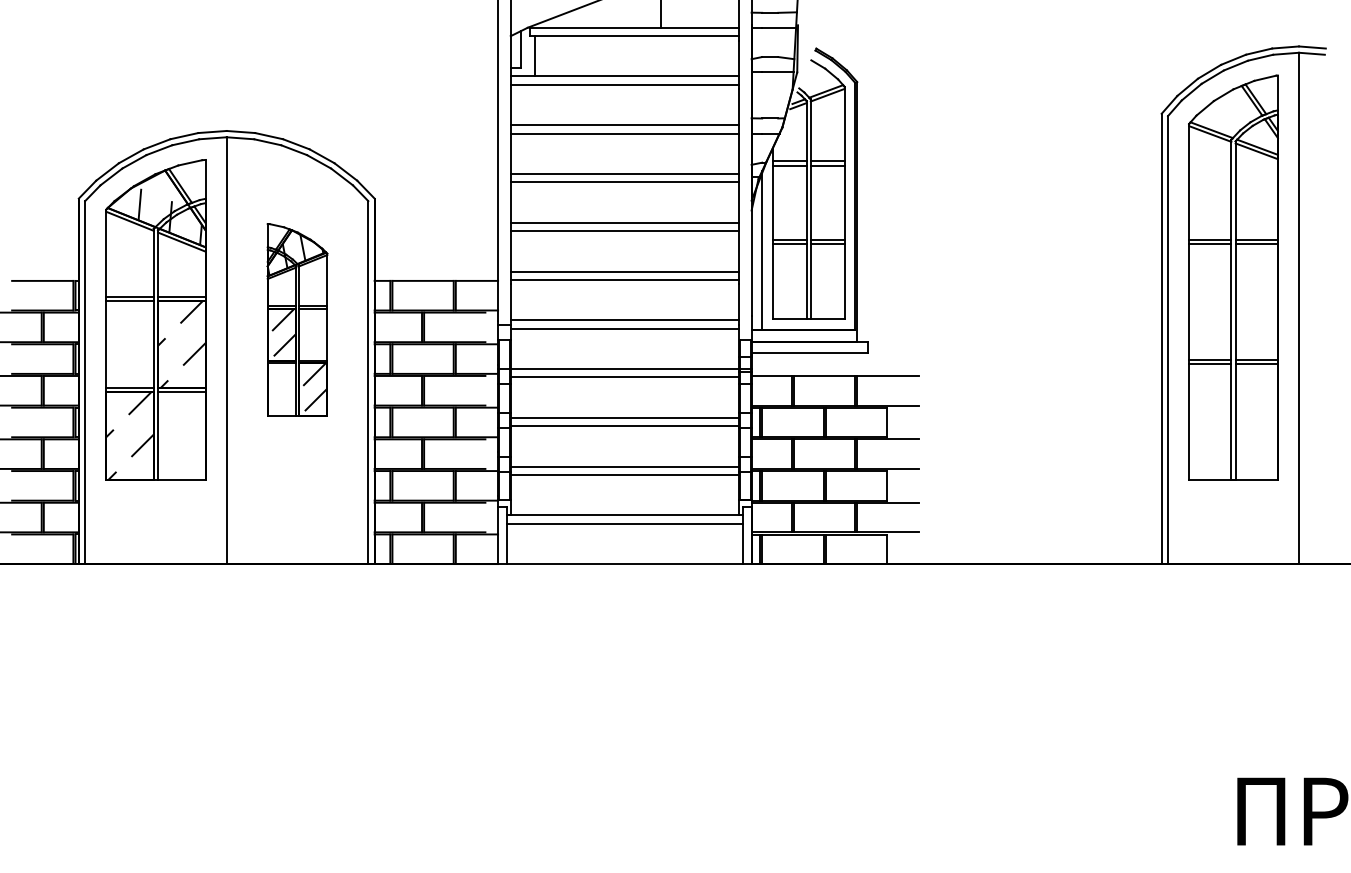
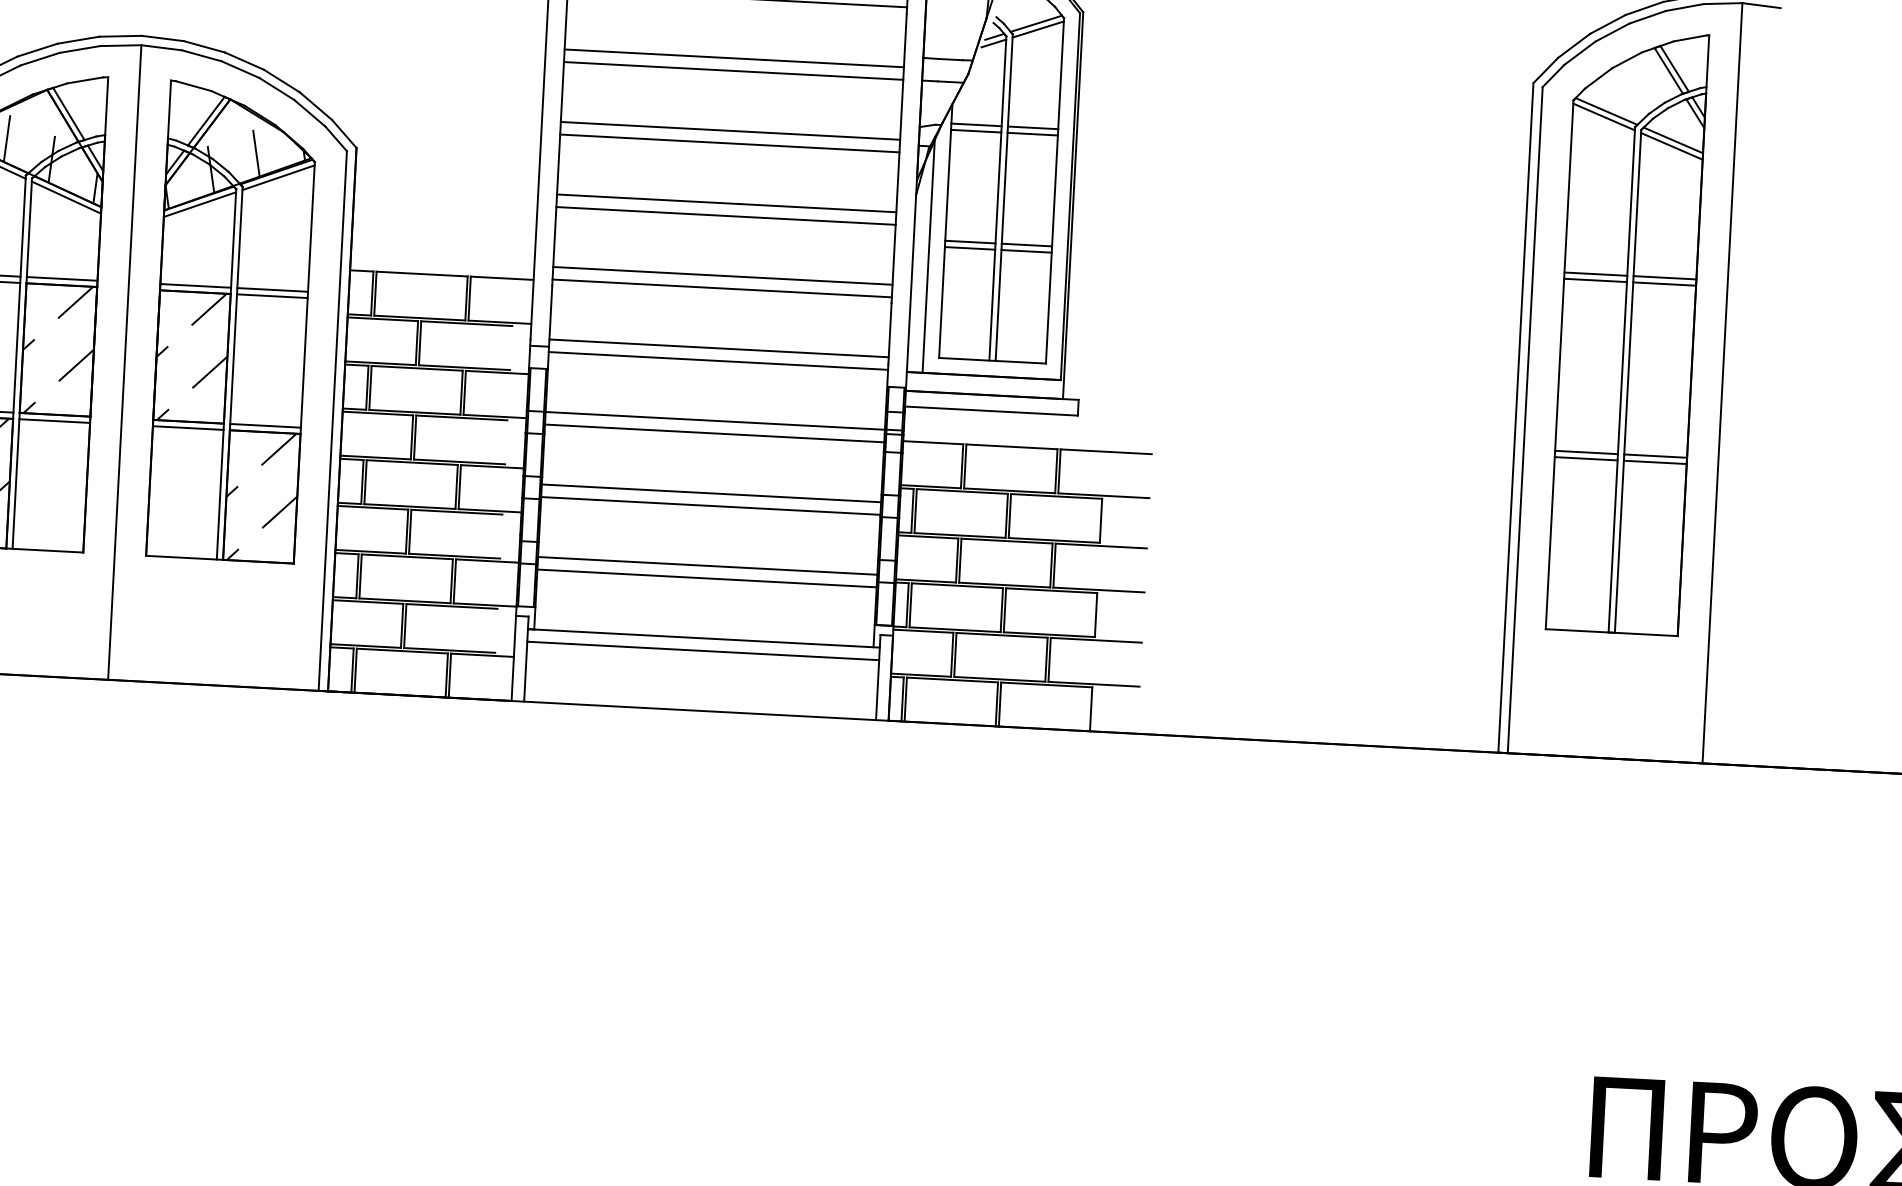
part: (297, 319) -> (232, 321), size x1.67

